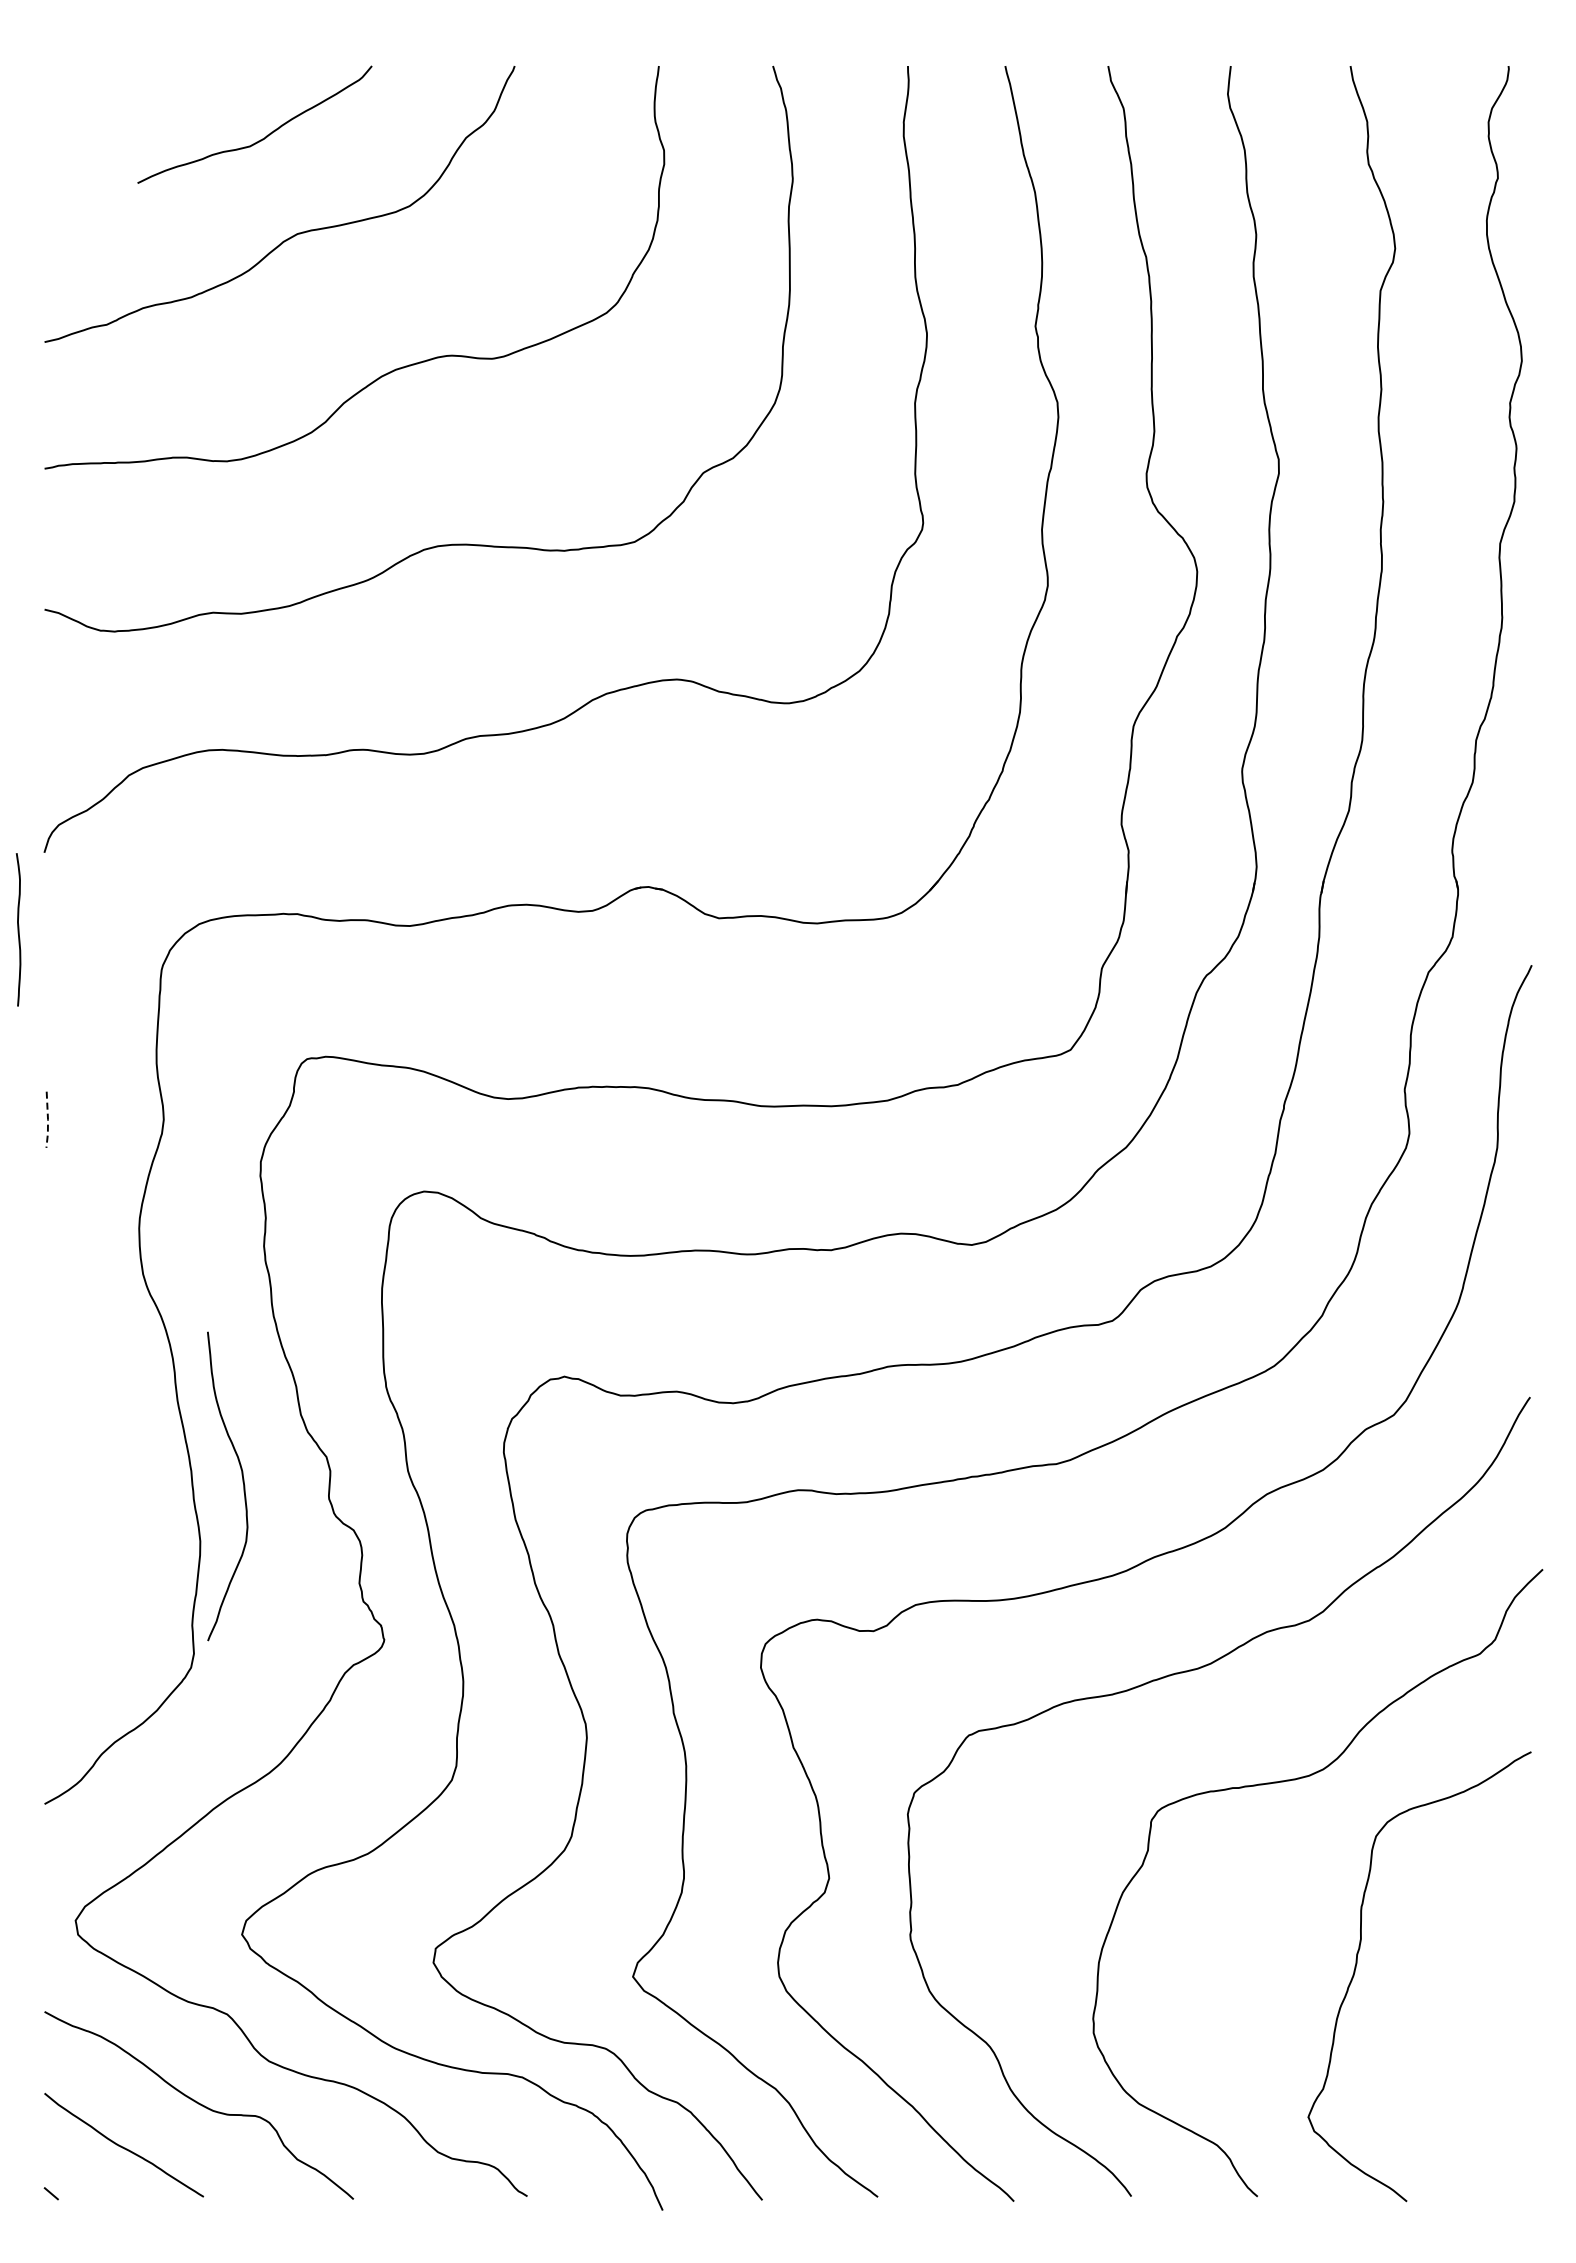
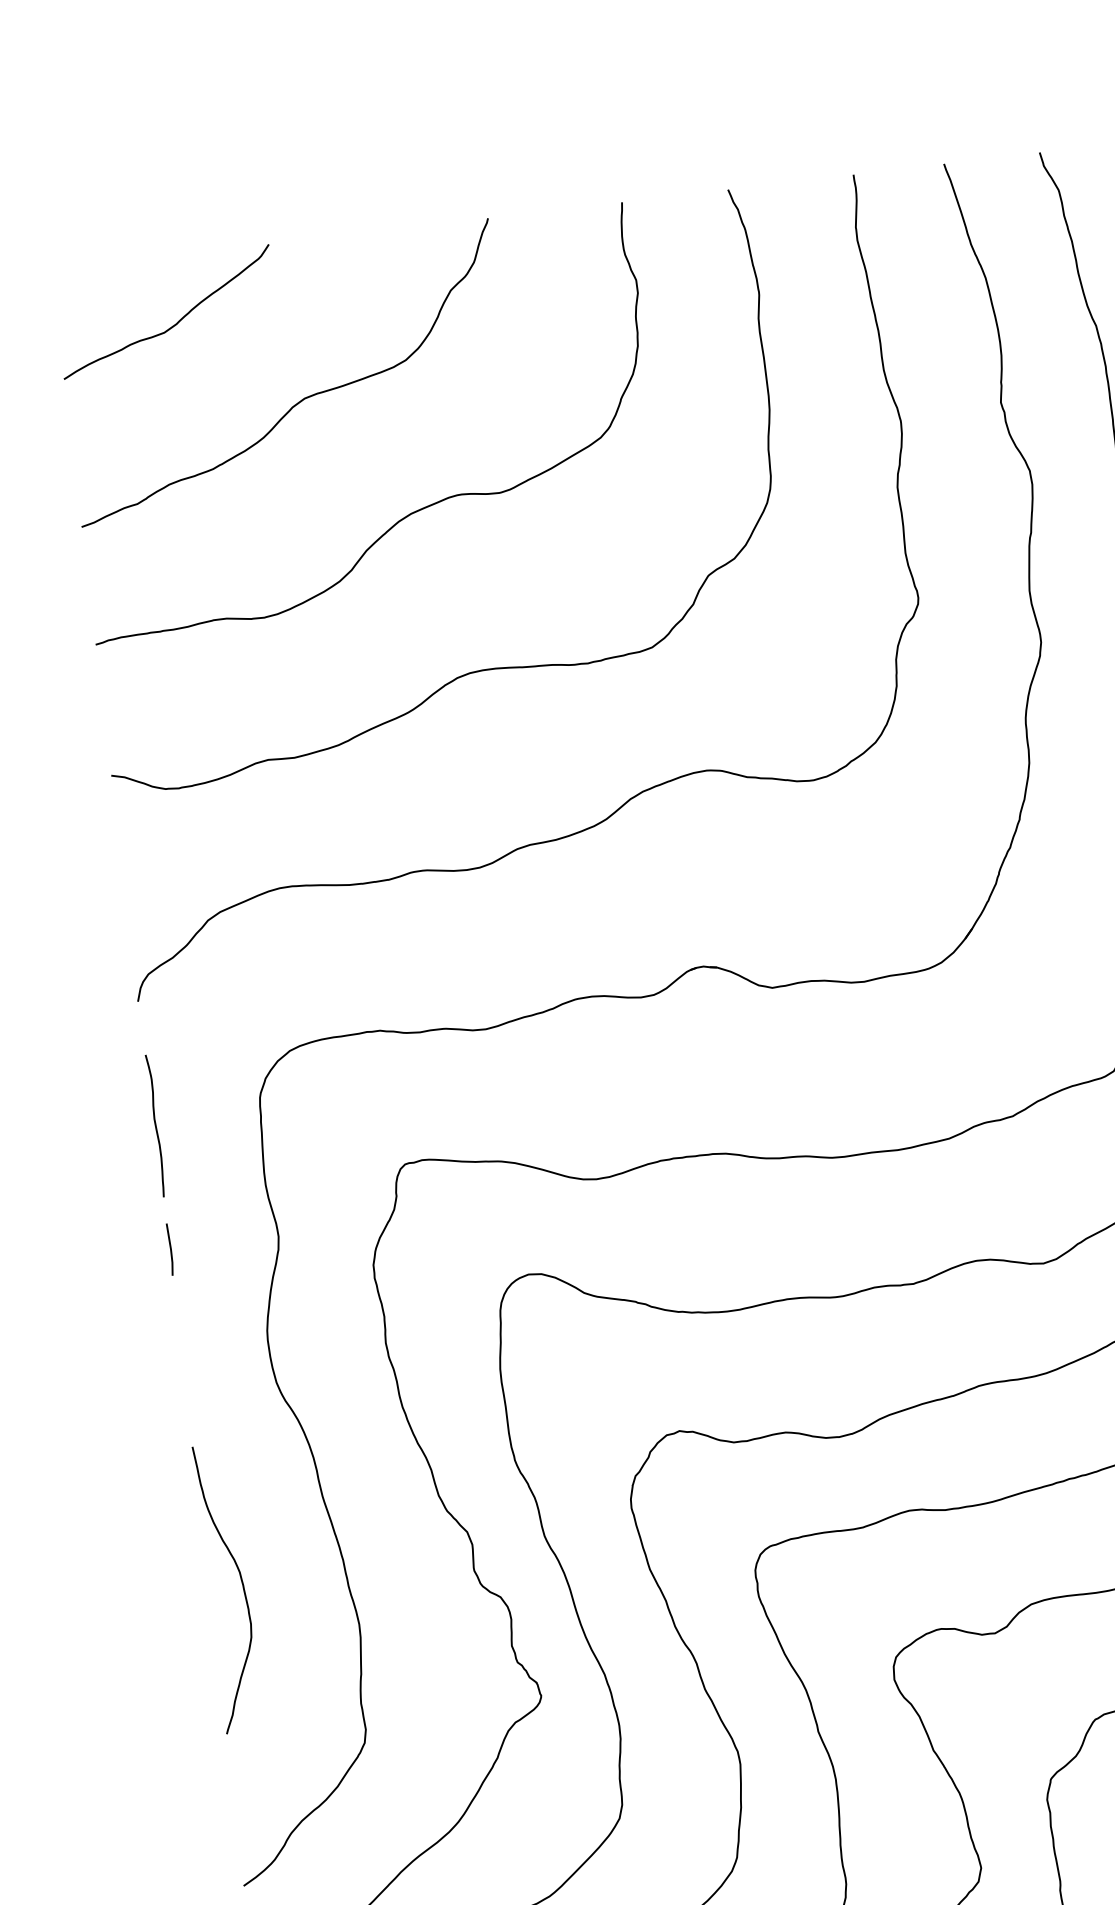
curve: (262, 138) -> (175, 323), moved
curve: (18, 929) -> (155, 1125), moved
line: (48, 1120) -> (171, 1250), dashed -> solid
curve: (242, 1482) -> (241, 1583), moved

